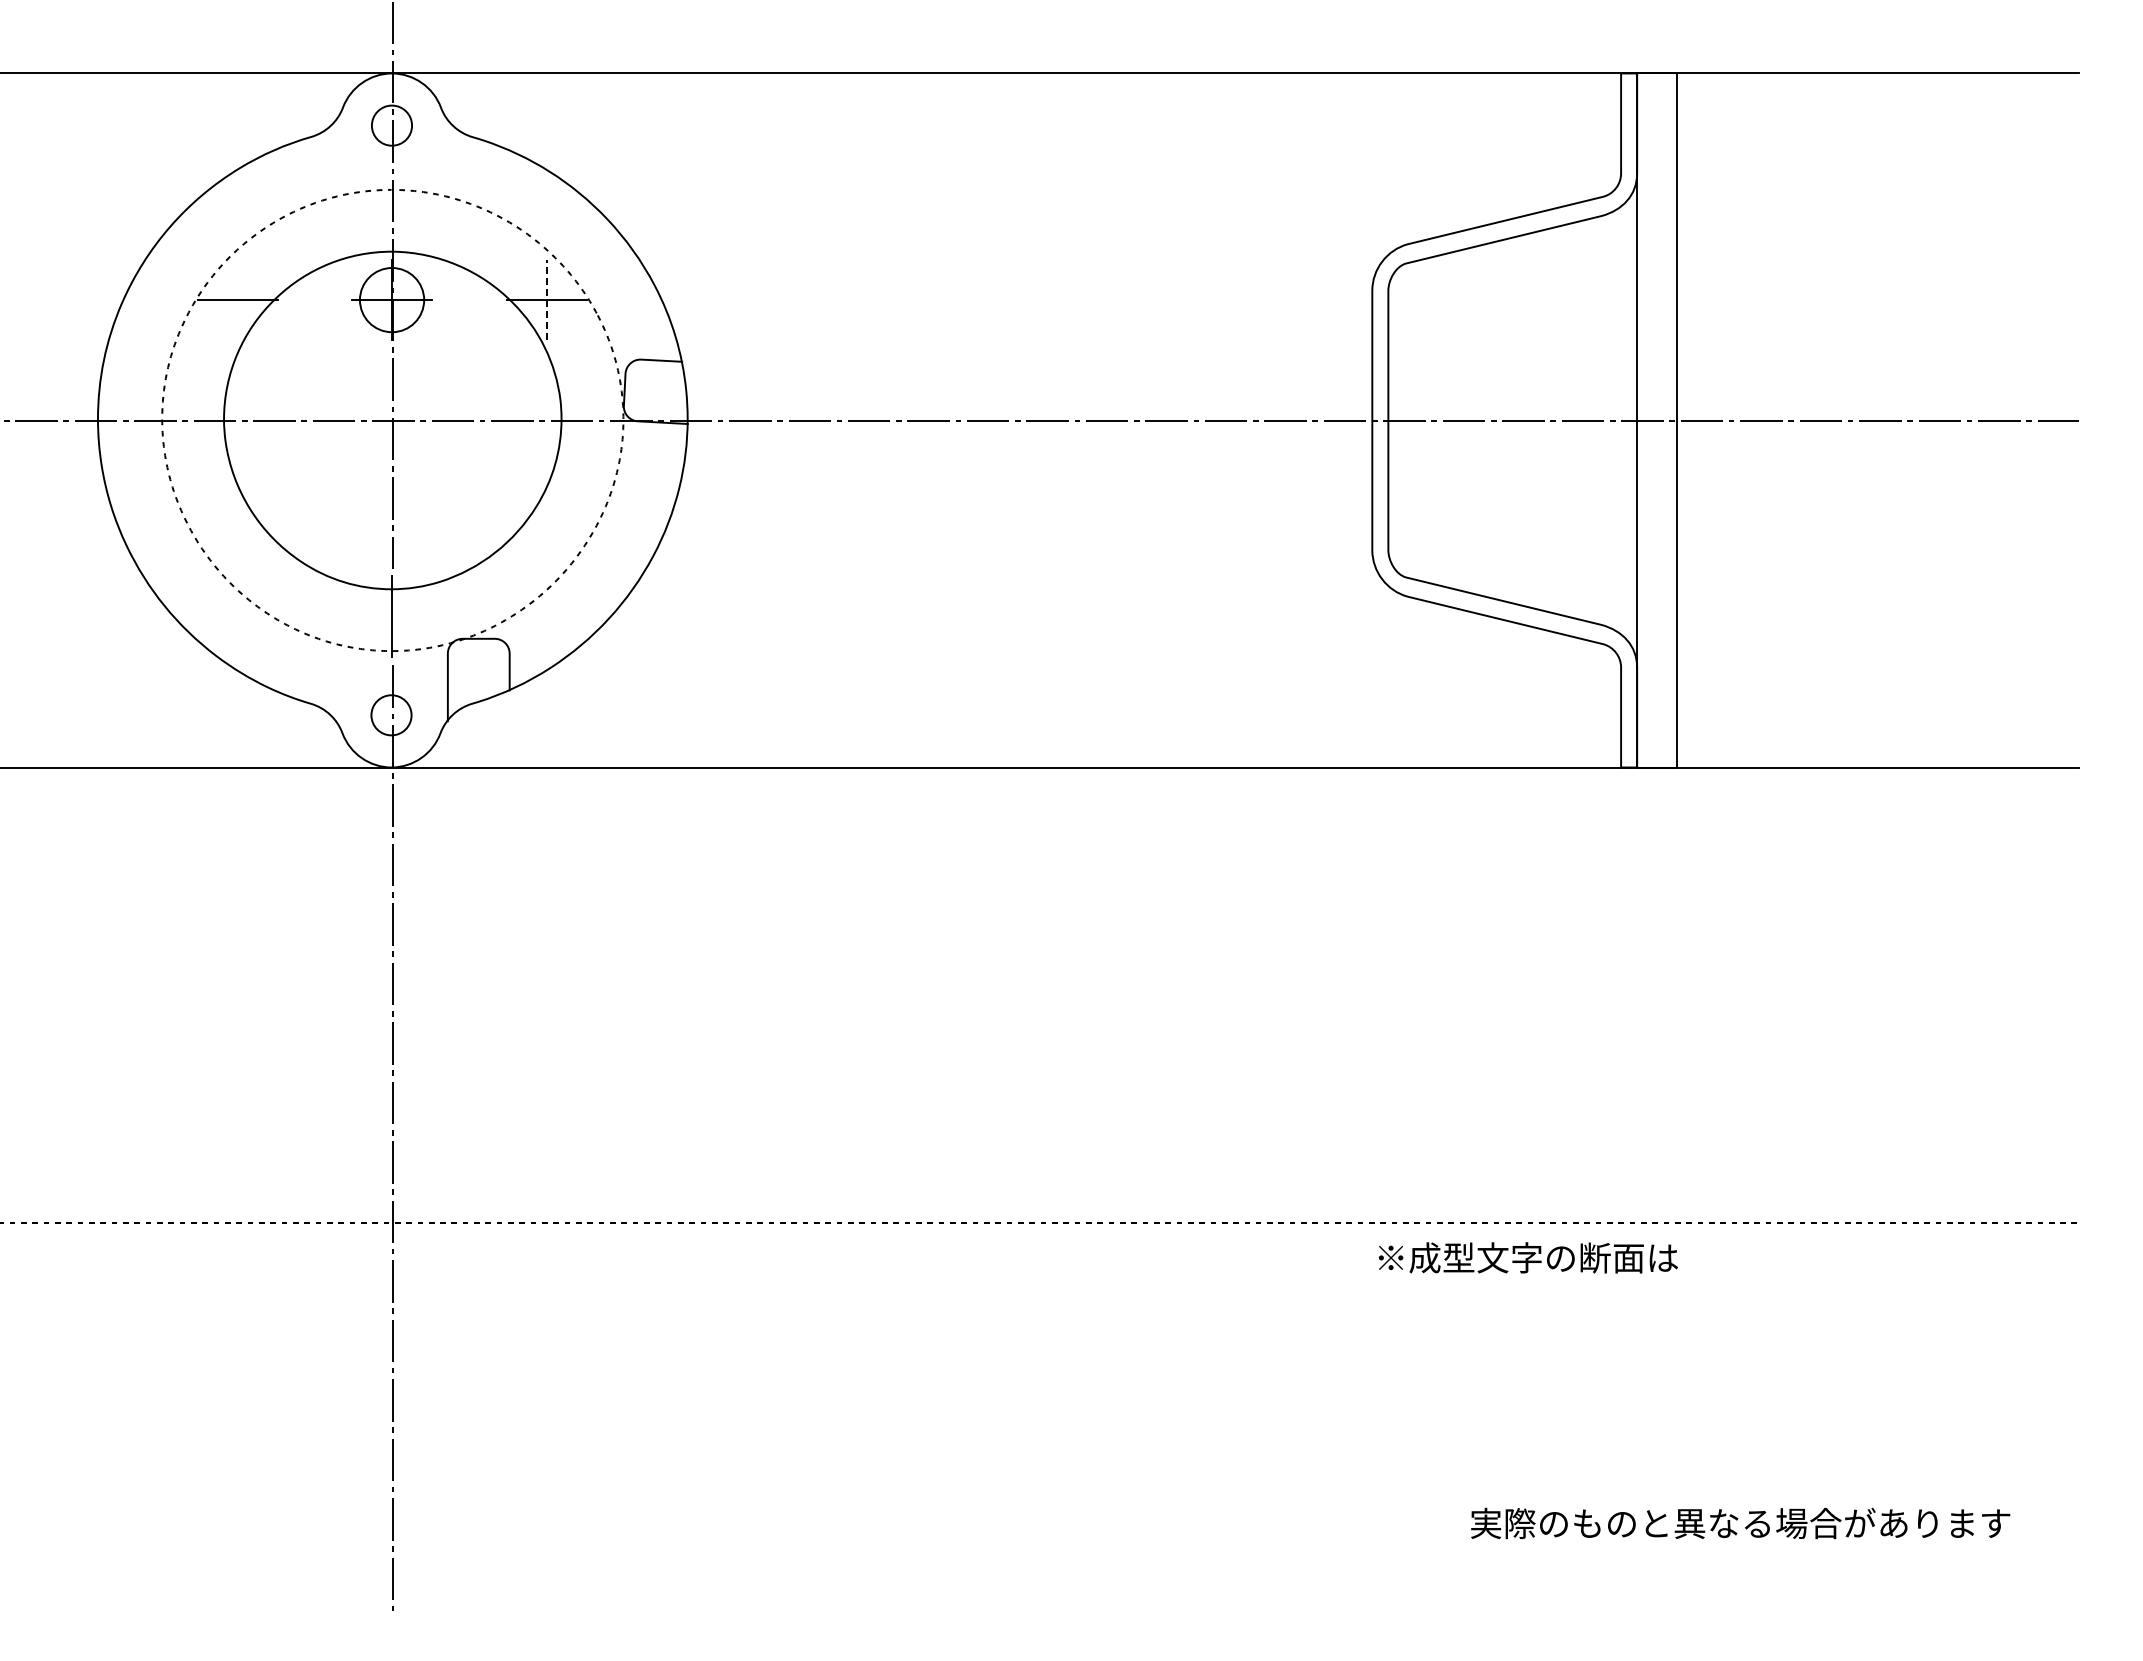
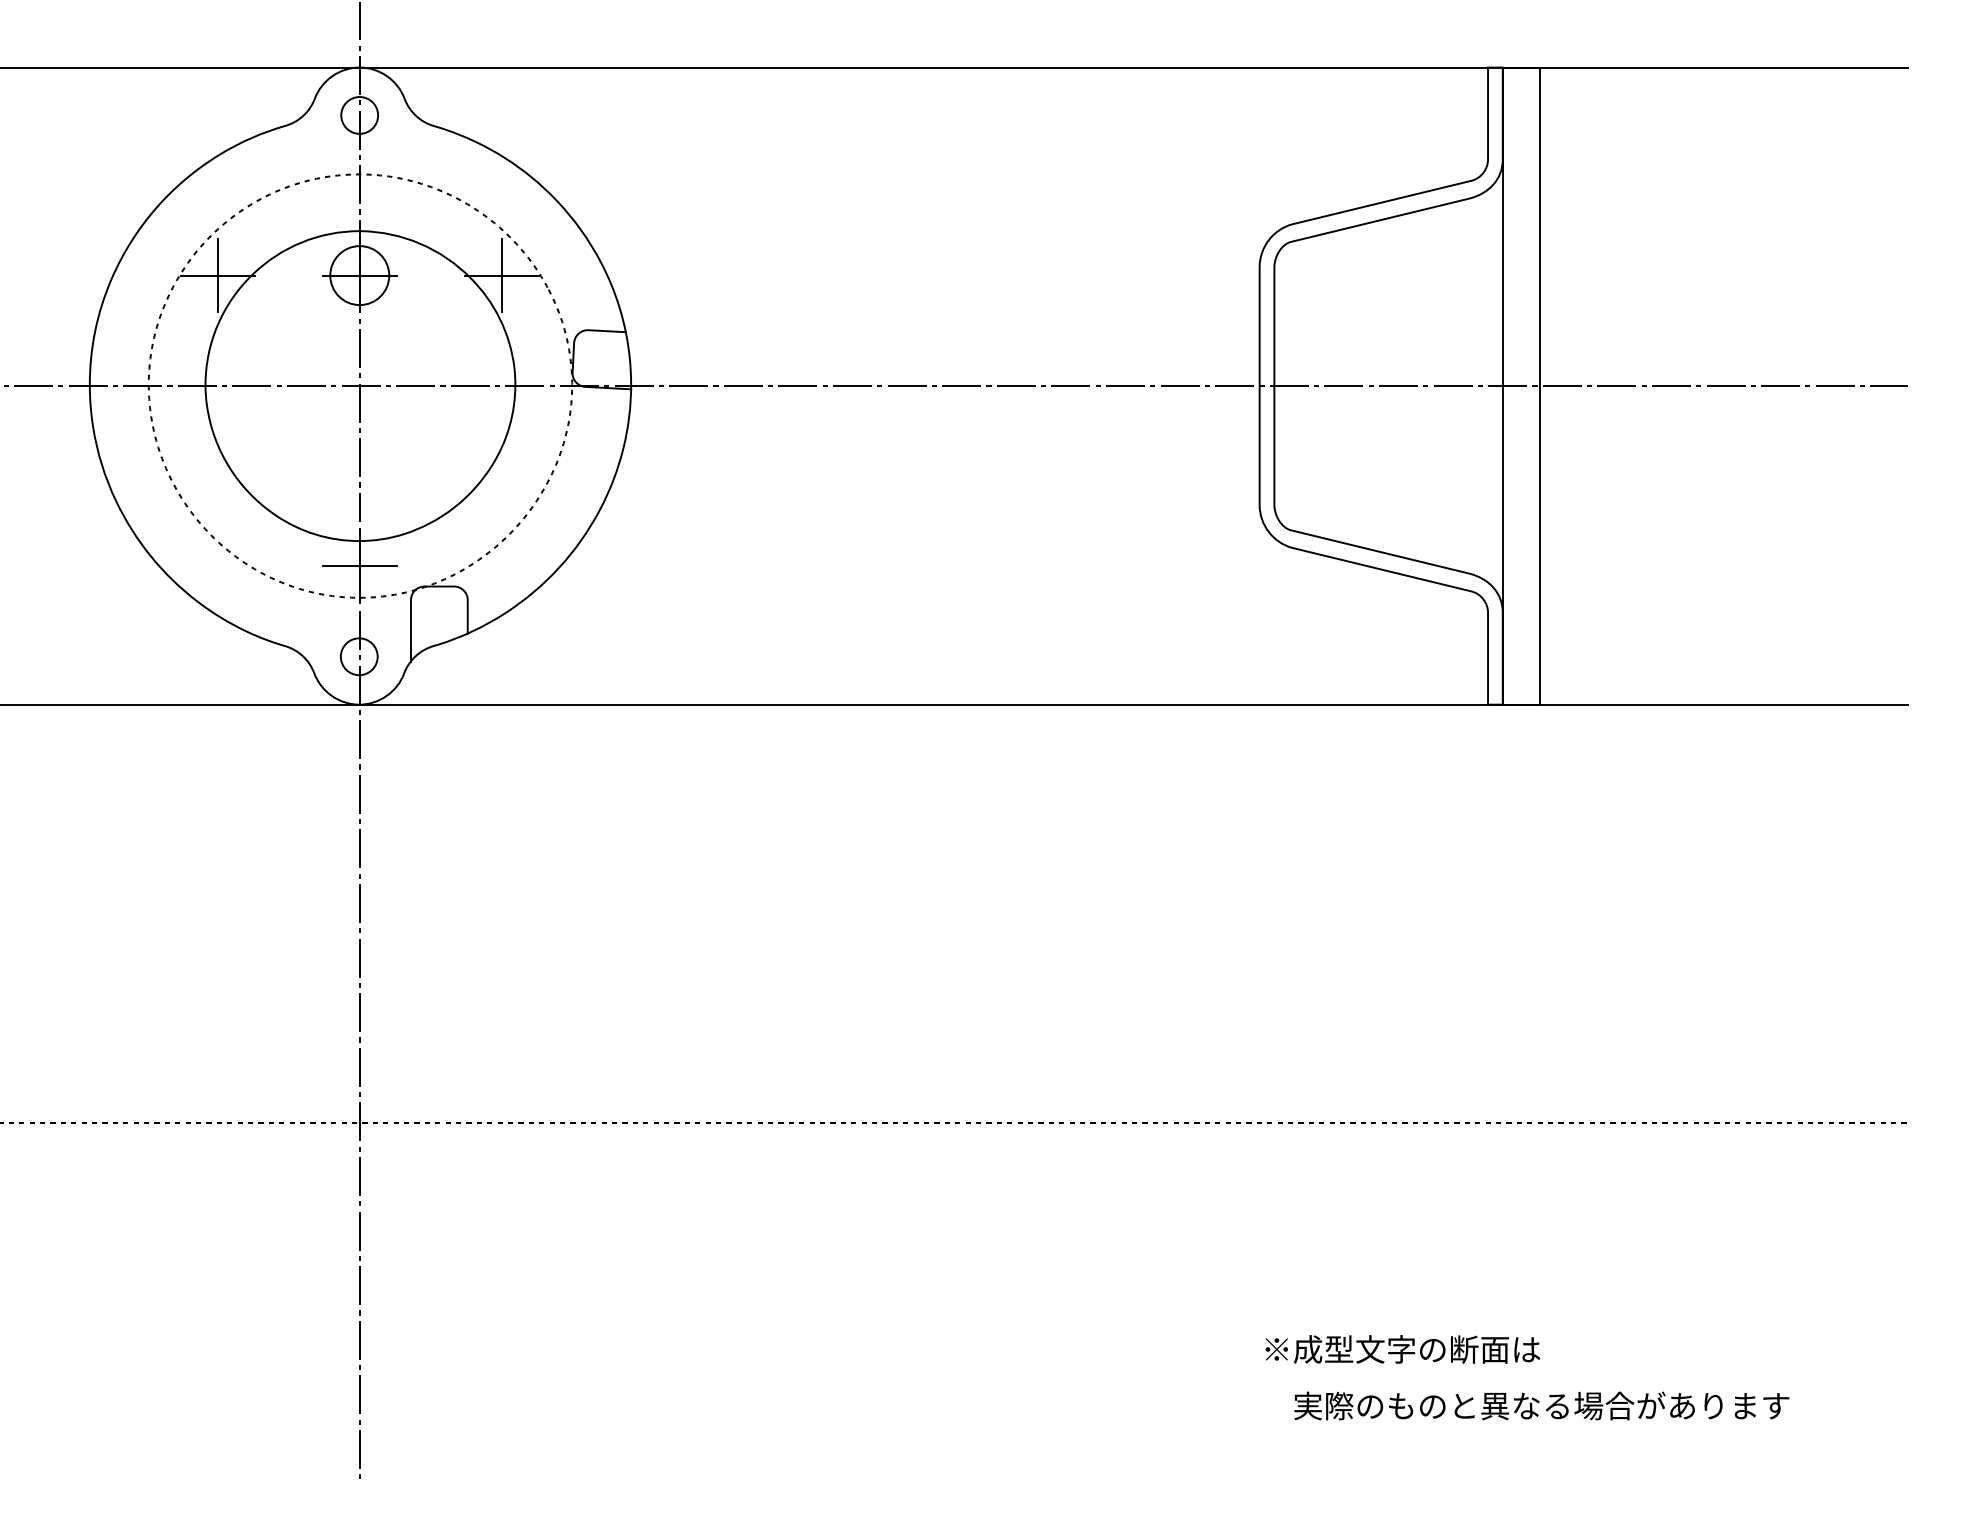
line: (237, 299) -> (217, 275), added
line: (546, 299) -> (501, 275), dashed -> solid
line: (391, 616) -> (359, 566), added
text: (1528, 1257) -> (1403, 1349), moved
text: (1740, 1523) -> (1541, 1406), moved

